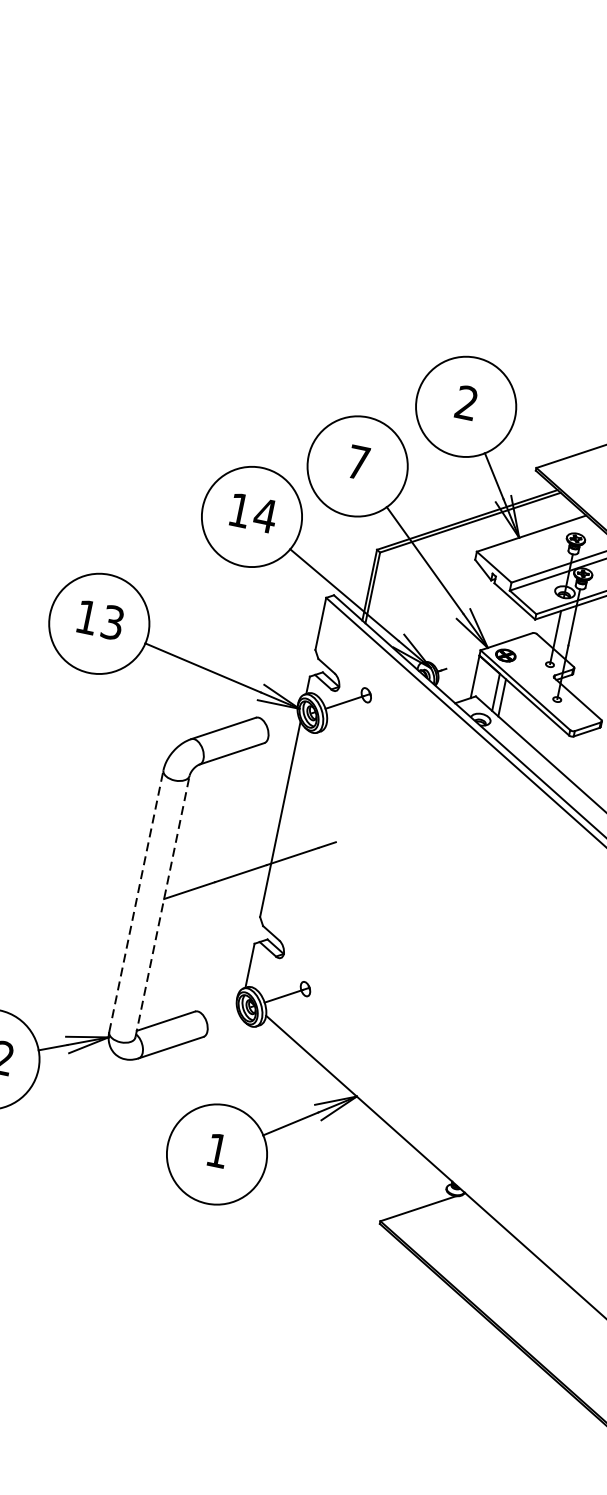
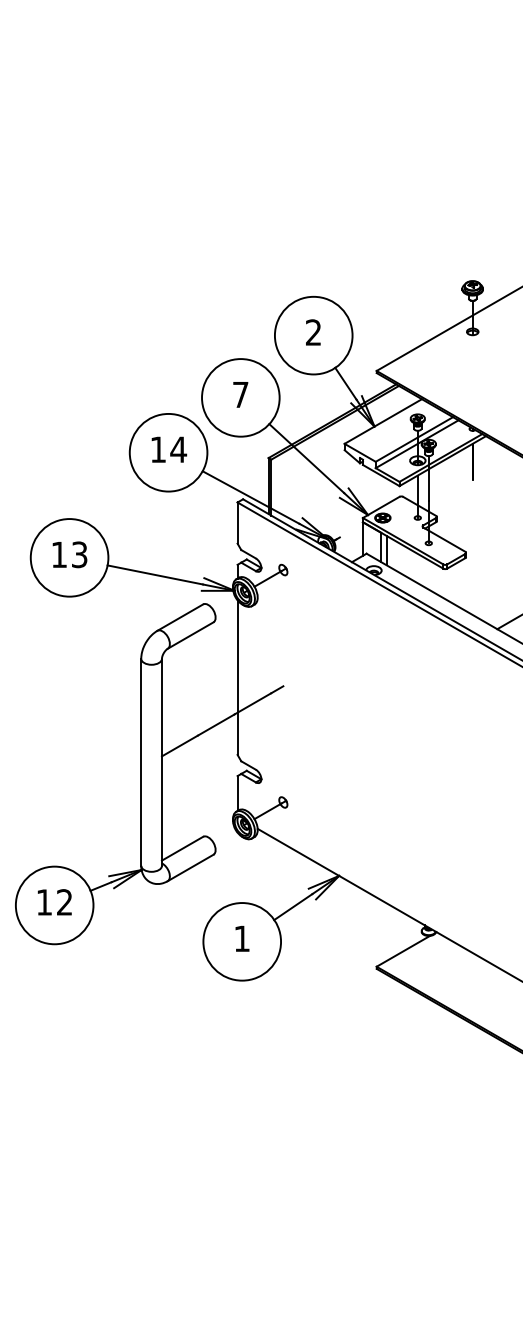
line: (136, 901) -> (141, 762), dashed -> solid
line: (161, 906) -> (161, 762), dashed -> solid

